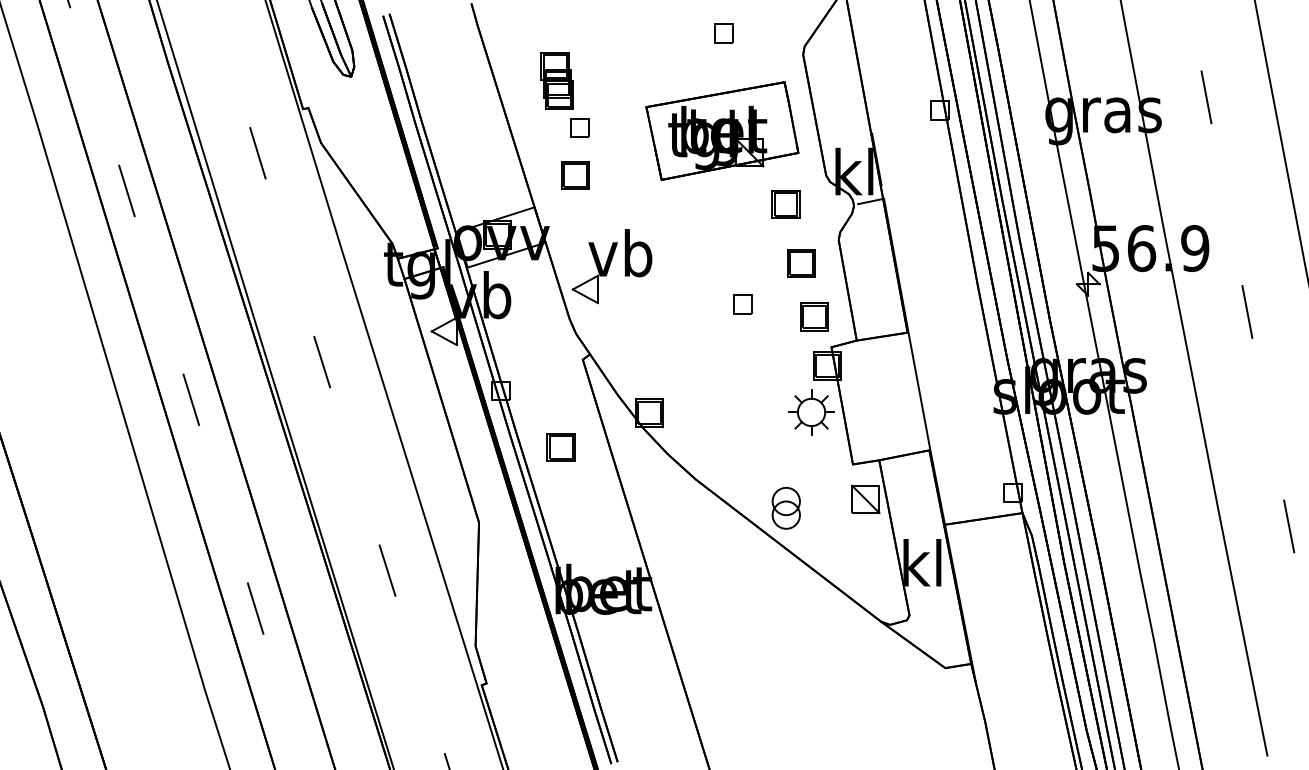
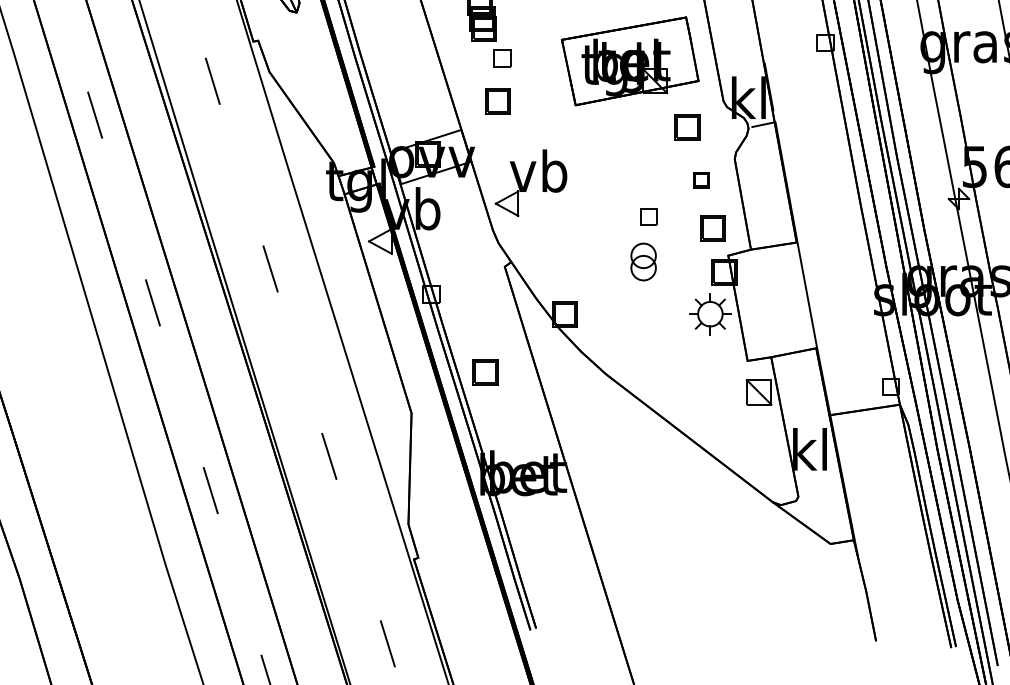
part: (801, 263) -> (701, 180), size x0.6
part: (560, 447) -> (484, 372), moved
part: (785, 508) -> (642, 262), moved

